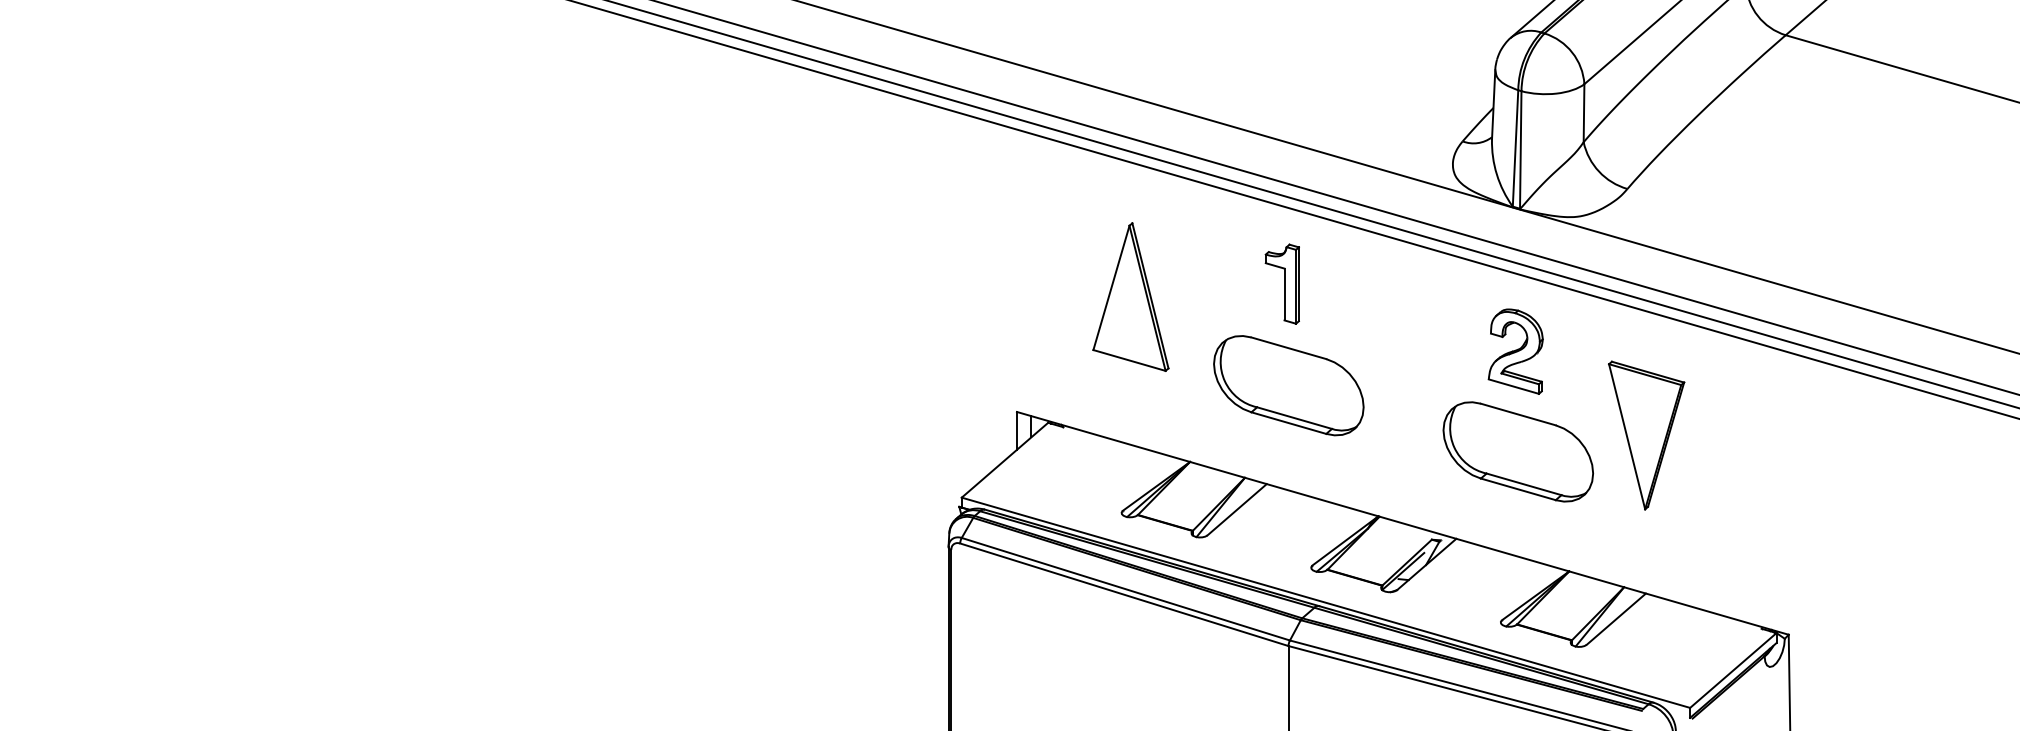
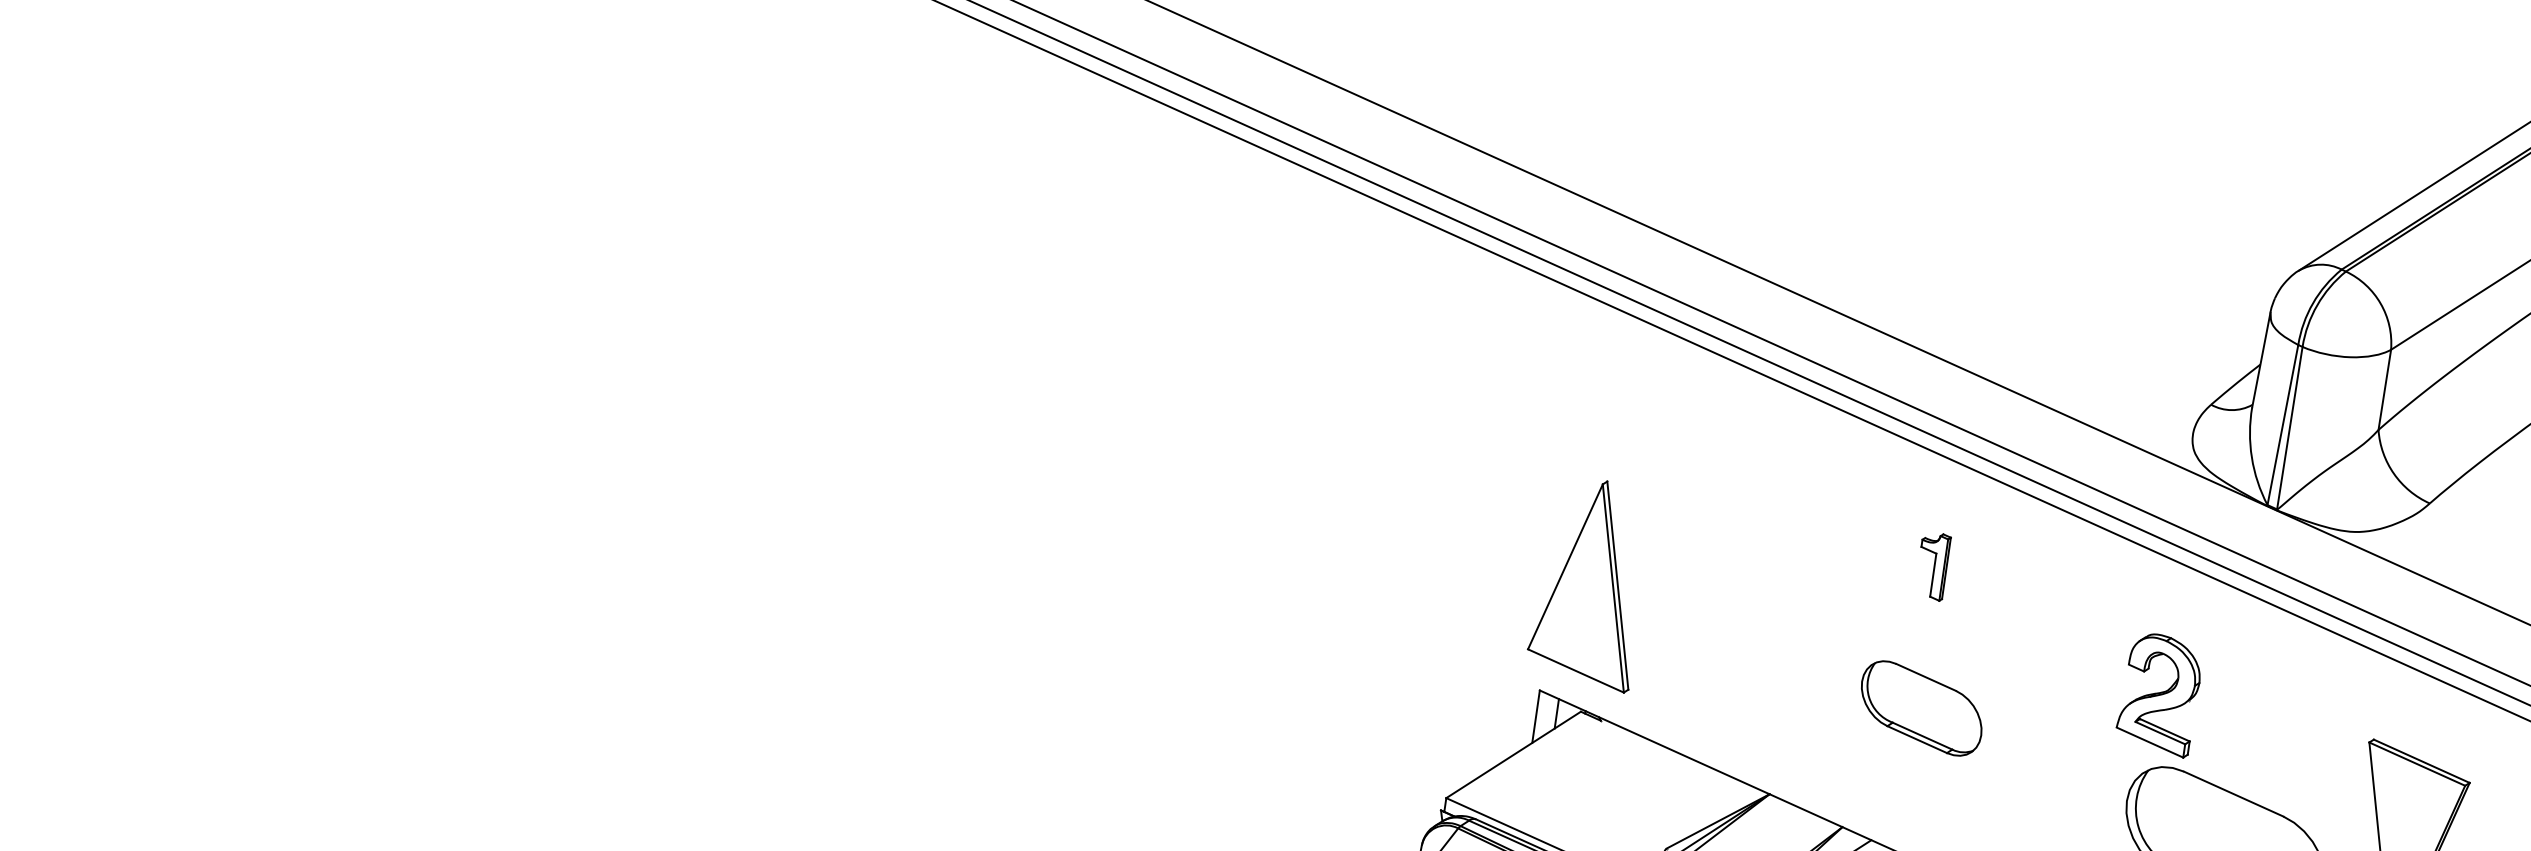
part: (1281, 283) -> (1931, 565), size x0.6
part: (1130, 296) -> (1590, 582), moved
part: (1515, 351) -> (2159, 694), moved
part: (1288, 385) -> (1921, 708), size x0.6

